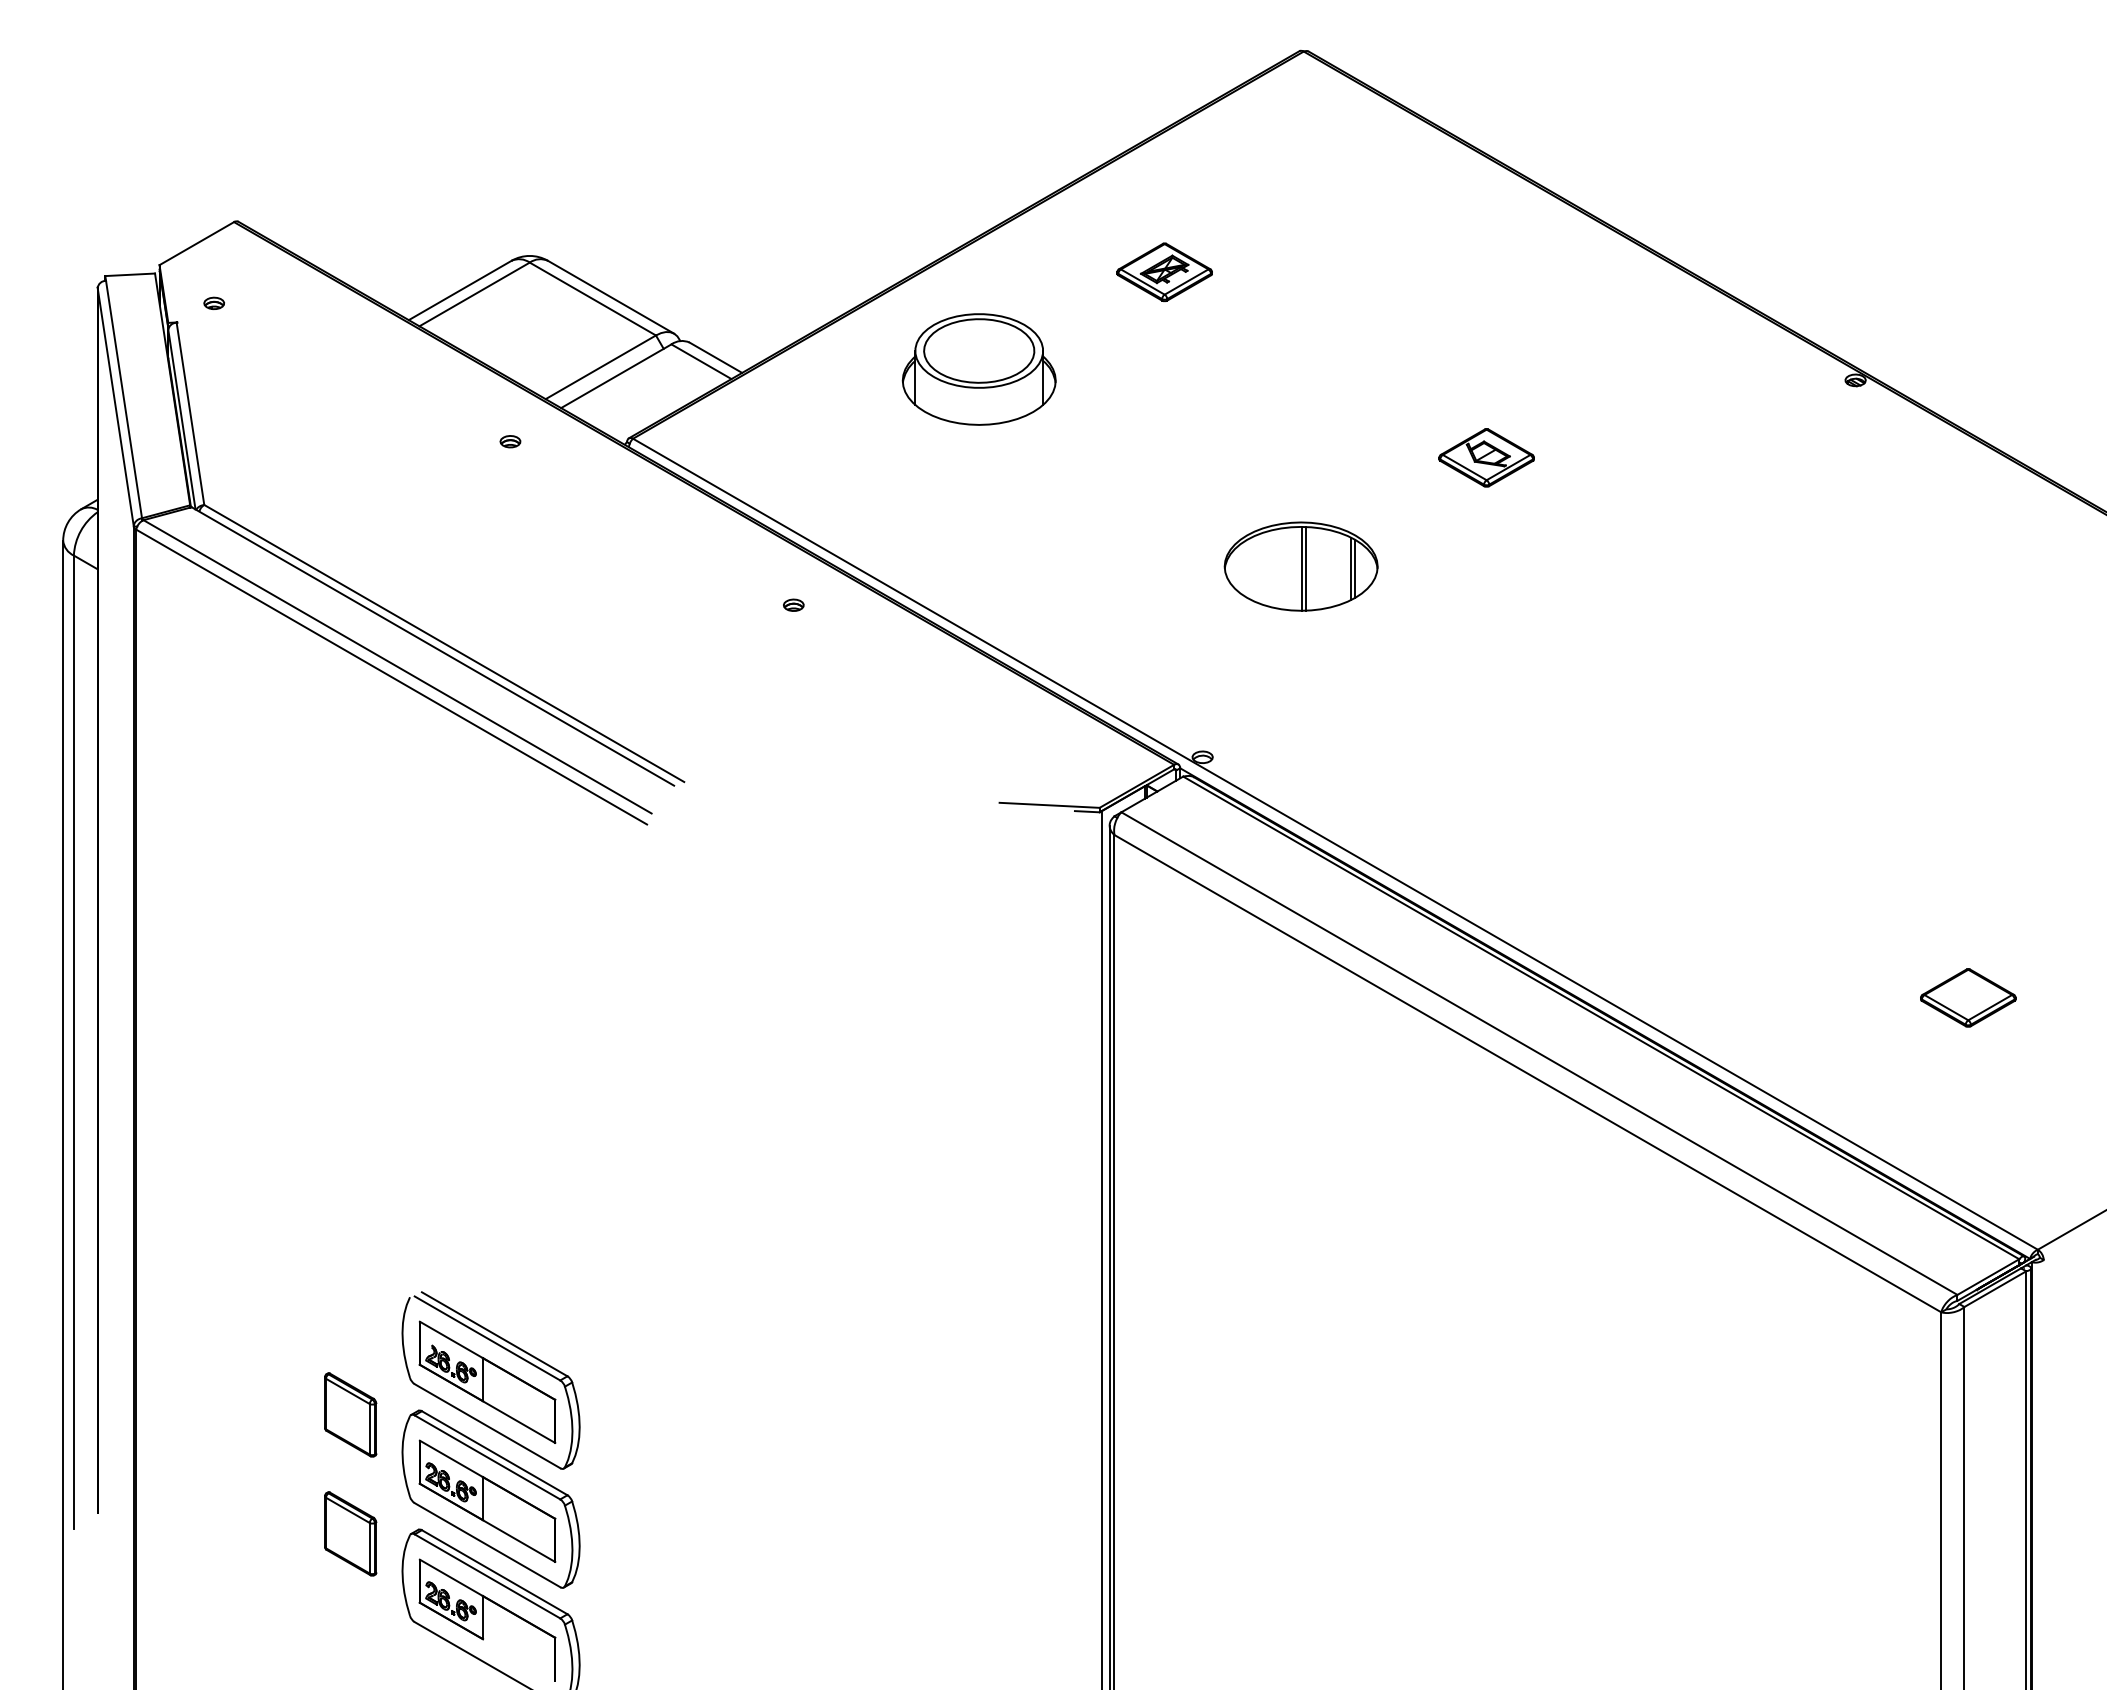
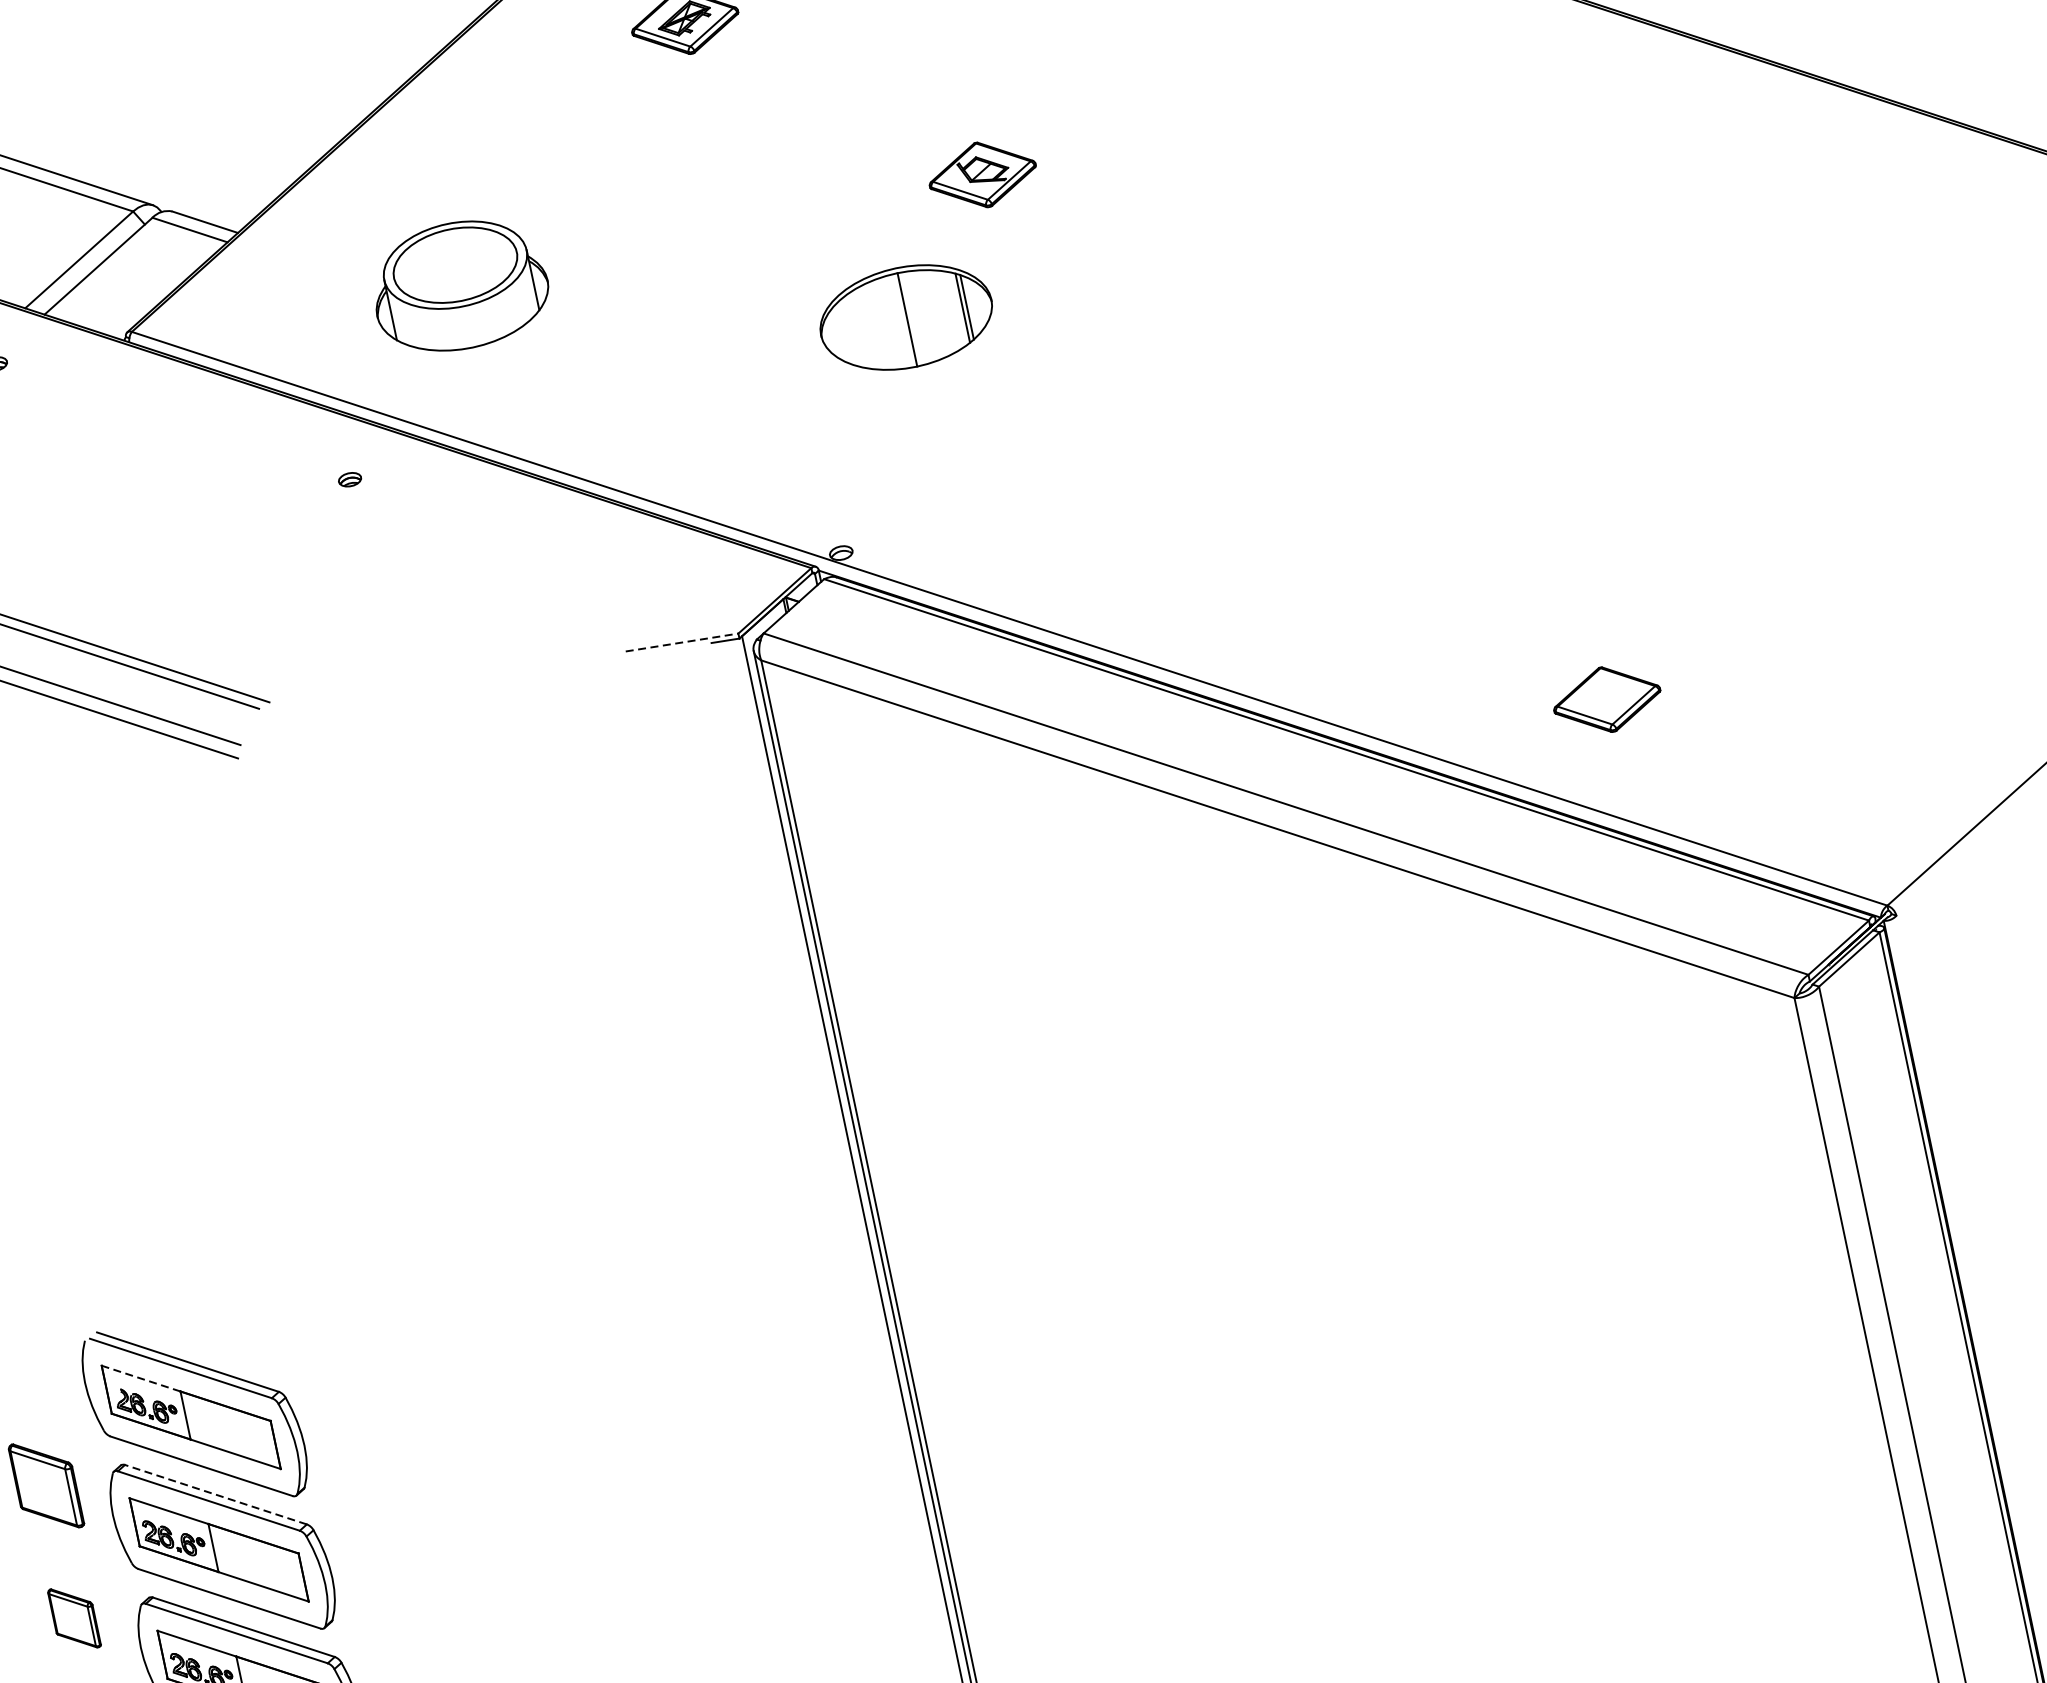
part: (978, 369) -> (458, 285), moved
part: (1486, 457) -> (982, 174), moved
line: (1305, 568) -> (911, 318), removed
line: (1050, 805) -> (683, 642), solid -> dashed
part: (1968, 997) -> (1607, 699), moved
line: (451, 1339) -> (141, 1378), solid -> dashed
line: (494, 1453) -> (215, 1495), solid -> dashed
part: (350, 1533) -> (74, 1617), size x0.7

